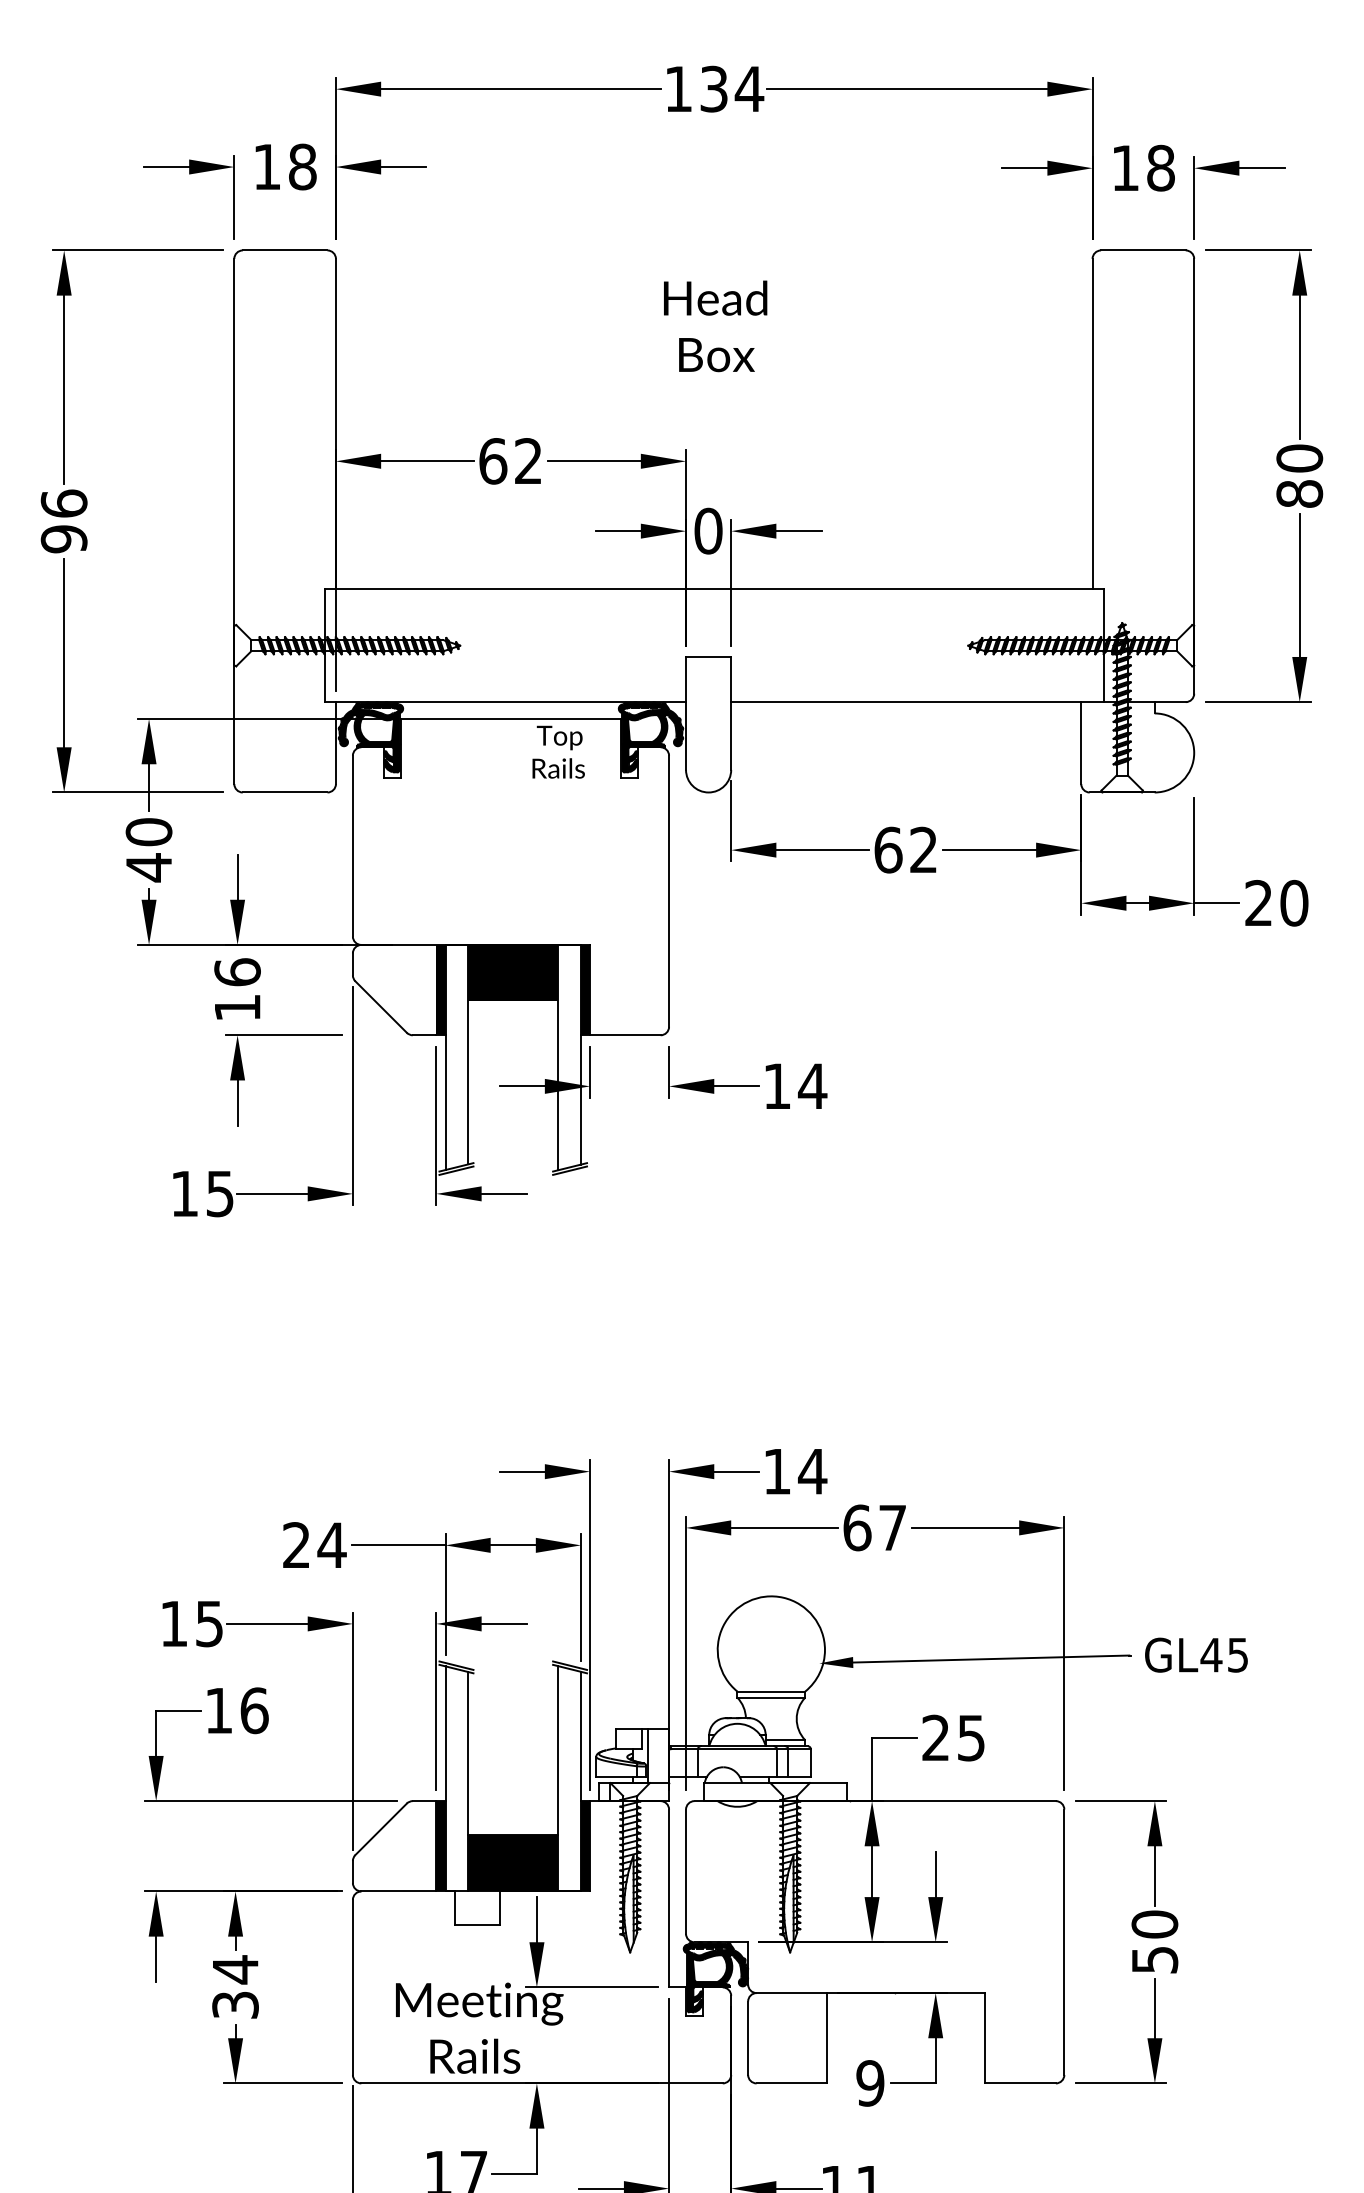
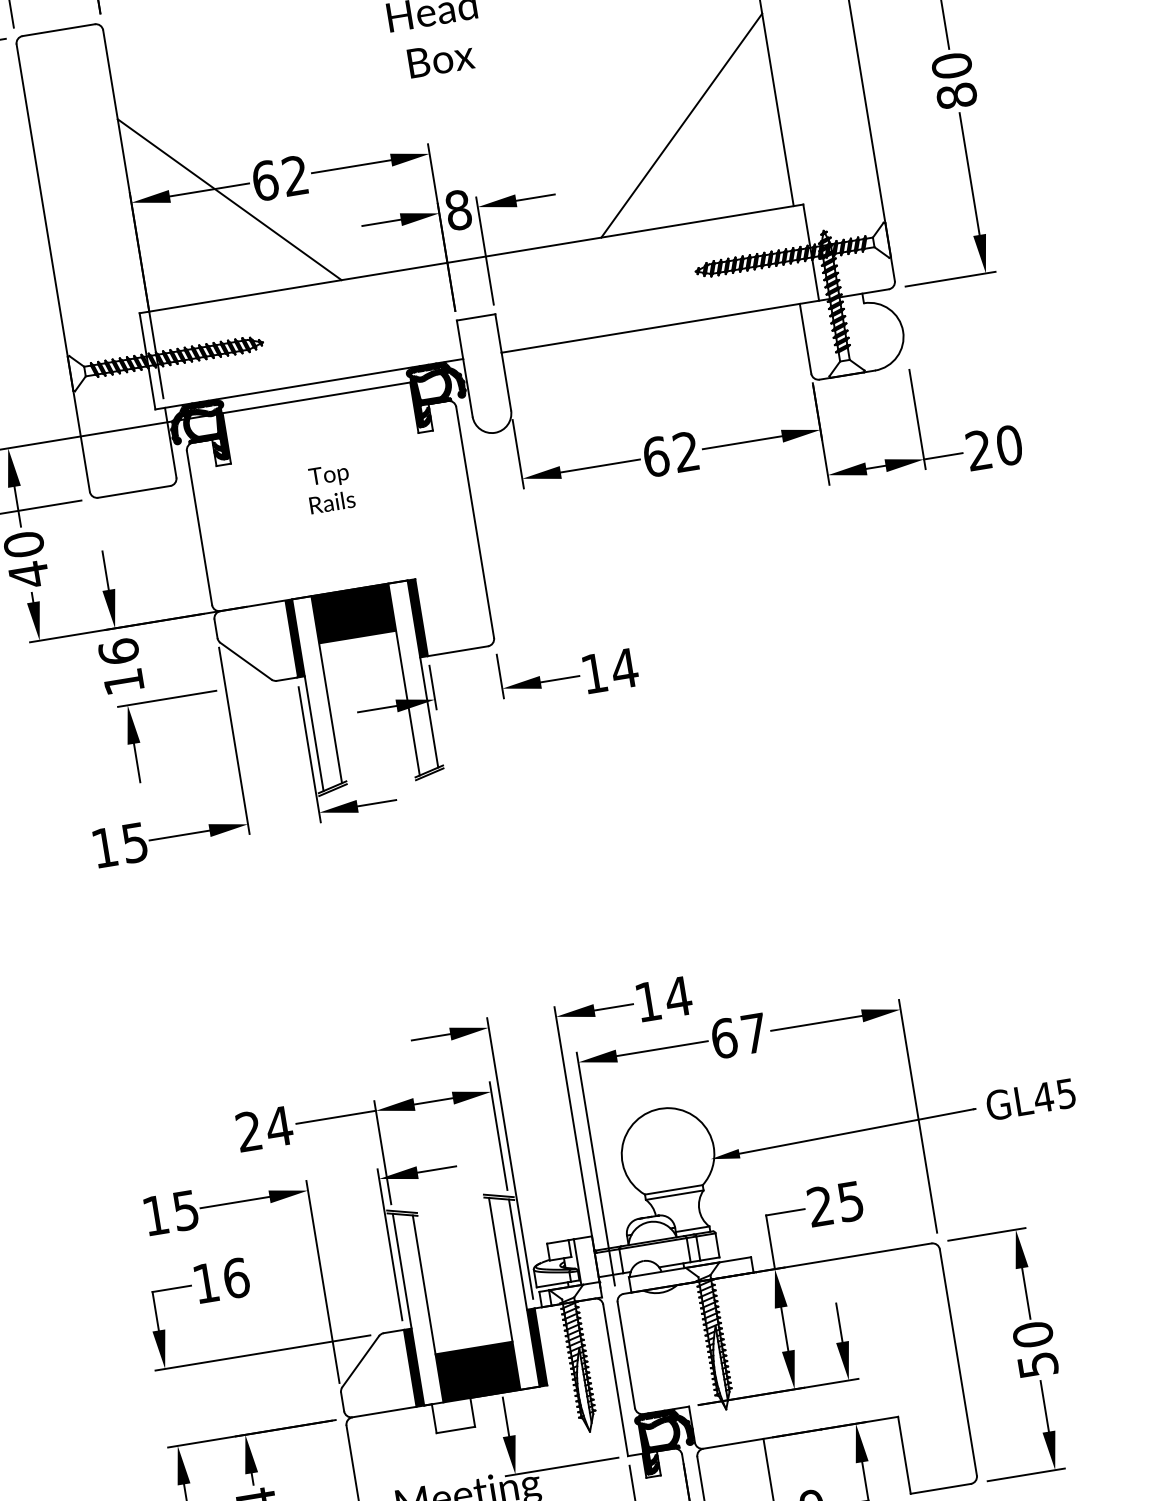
line: (448, 476) -> (229, 199), added
line: (979, 476) -> (681, 125), added
text: (708, 531) -> (458, 210), 0 -> 8
text: (558, 751) -> (329, 487), moved

